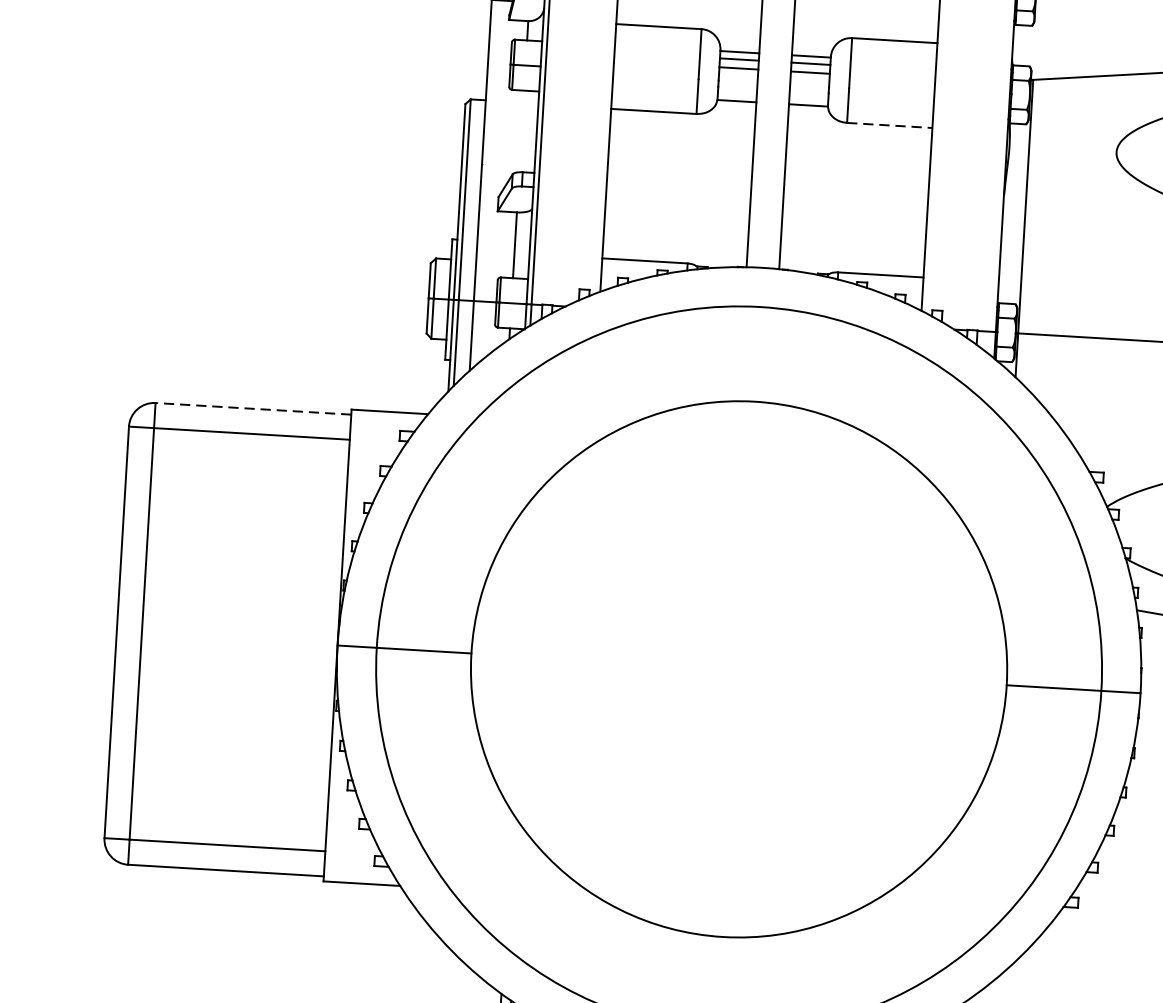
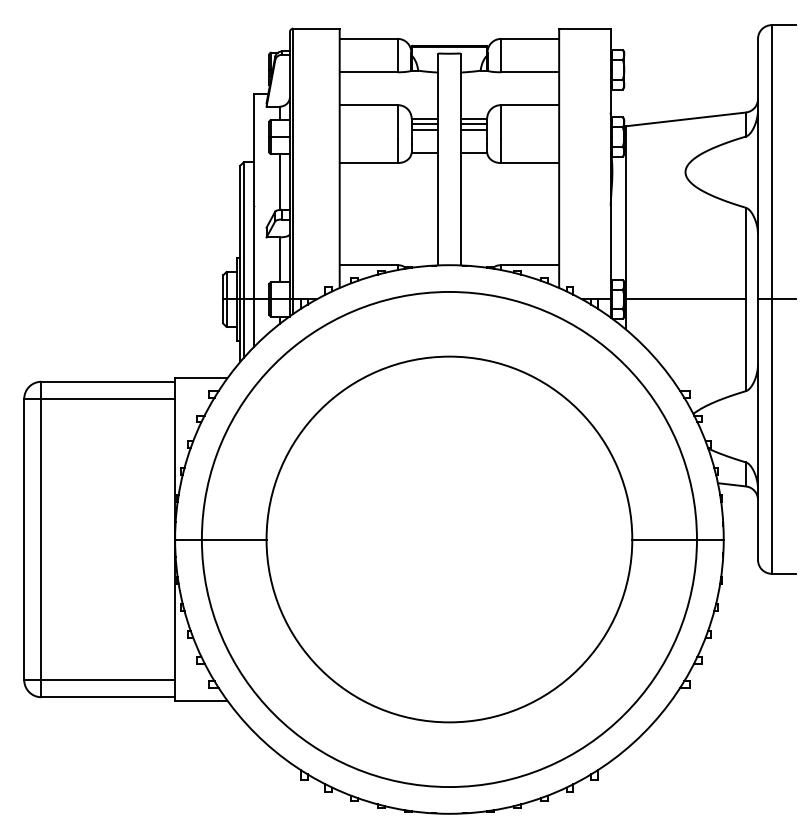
line: (890, 126) -> (530, 163), dashed -> solid
line: (521, 130) -> (279, 181), added
line: (253, 408) -> (108, 381), dashed -> solid

